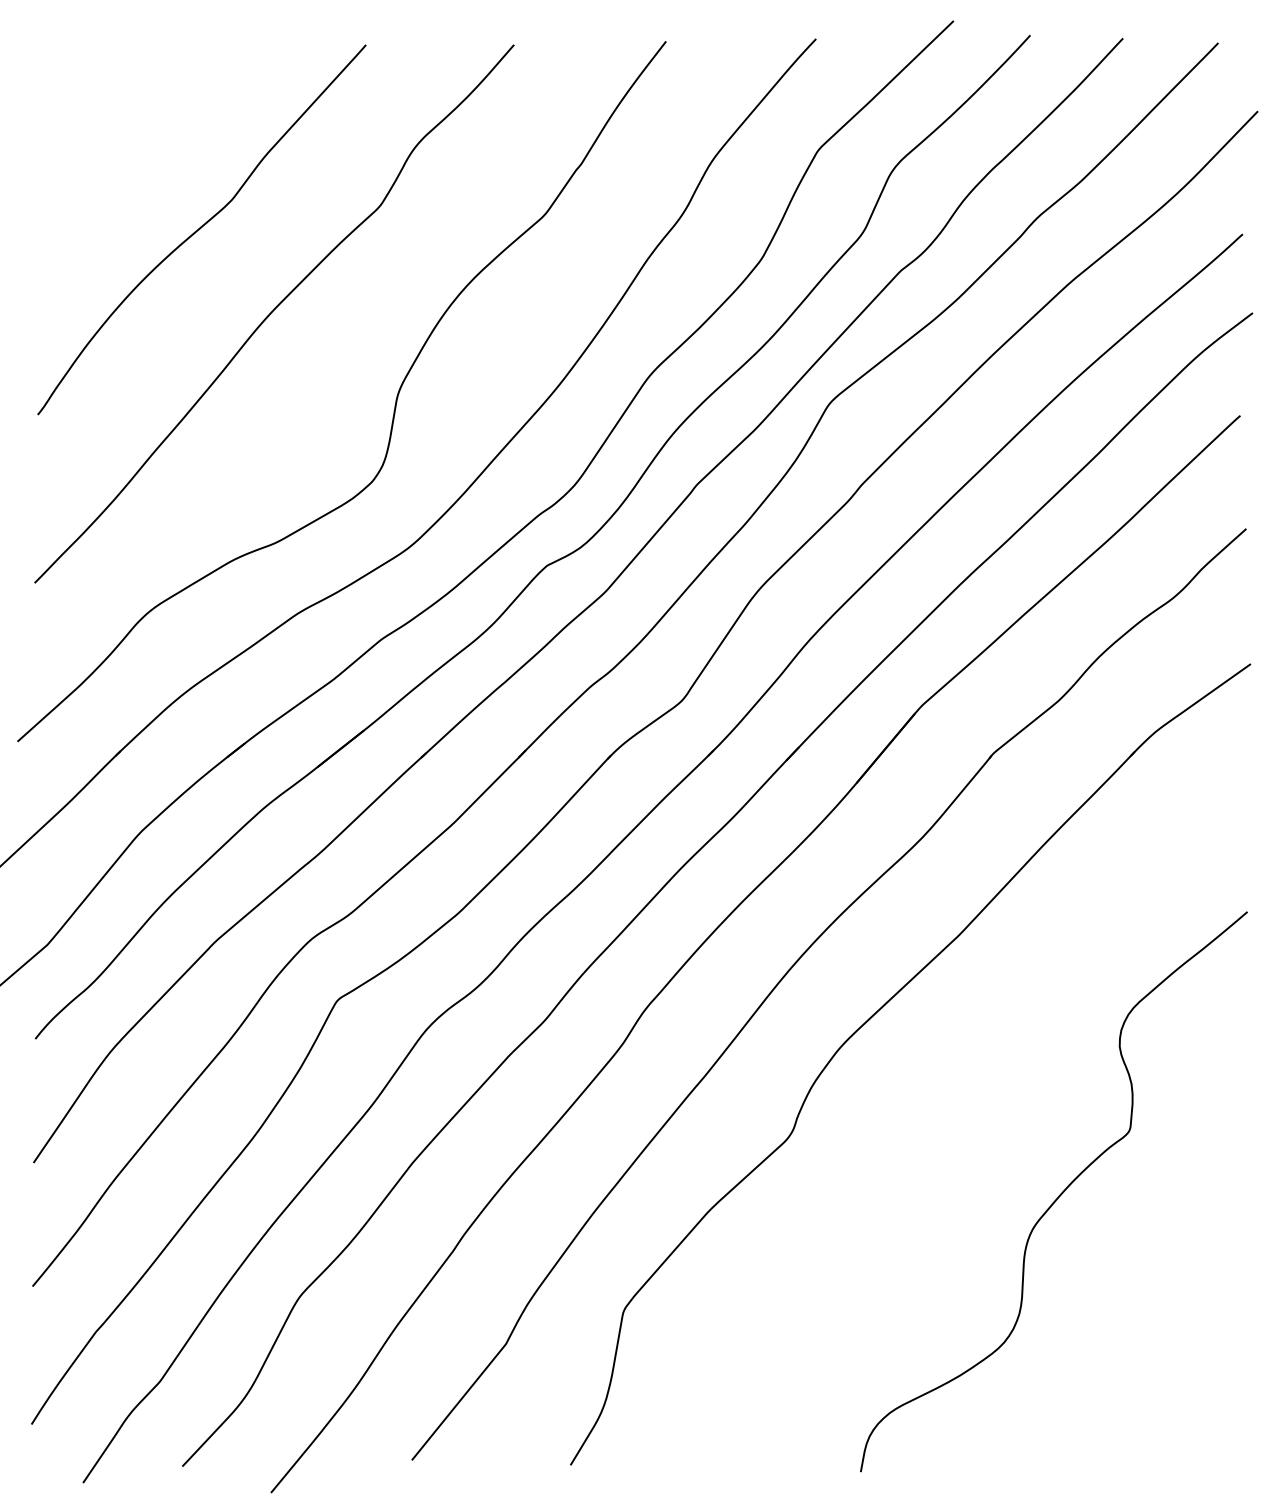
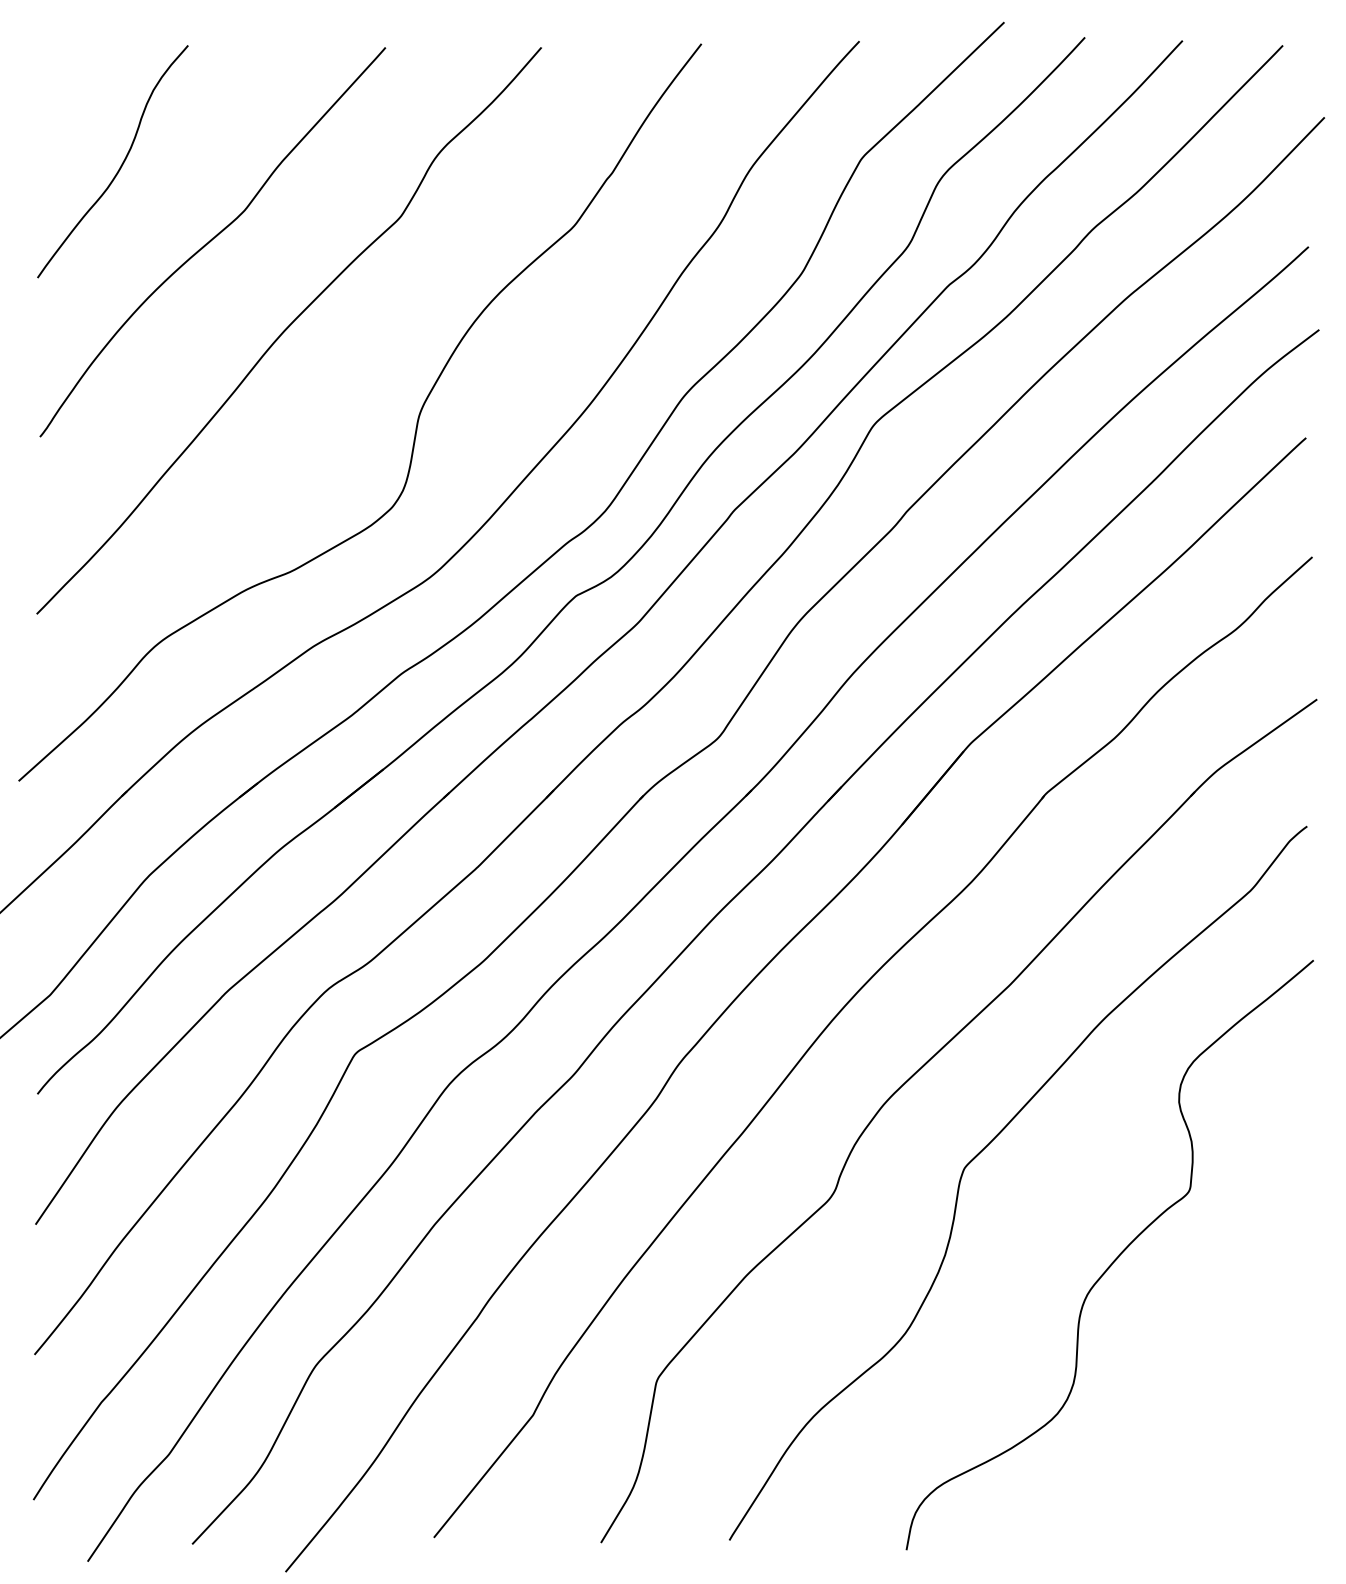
curve: (114, 156) -> (120, 165), added
curve: (934, 1091) -> (984, 1149), added

